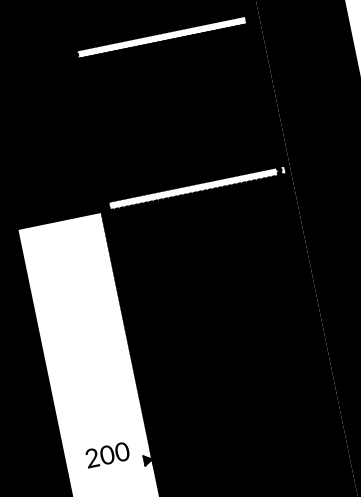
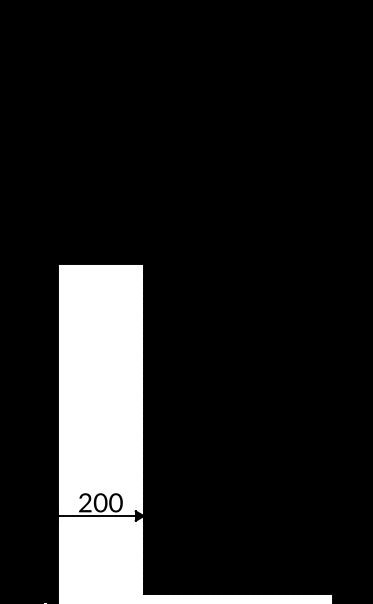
fill: (162, 37) -> (238, 104), added
fill: (197, 188) -> (242, 259), added
line: (106, 469) -> (96, 516), added

